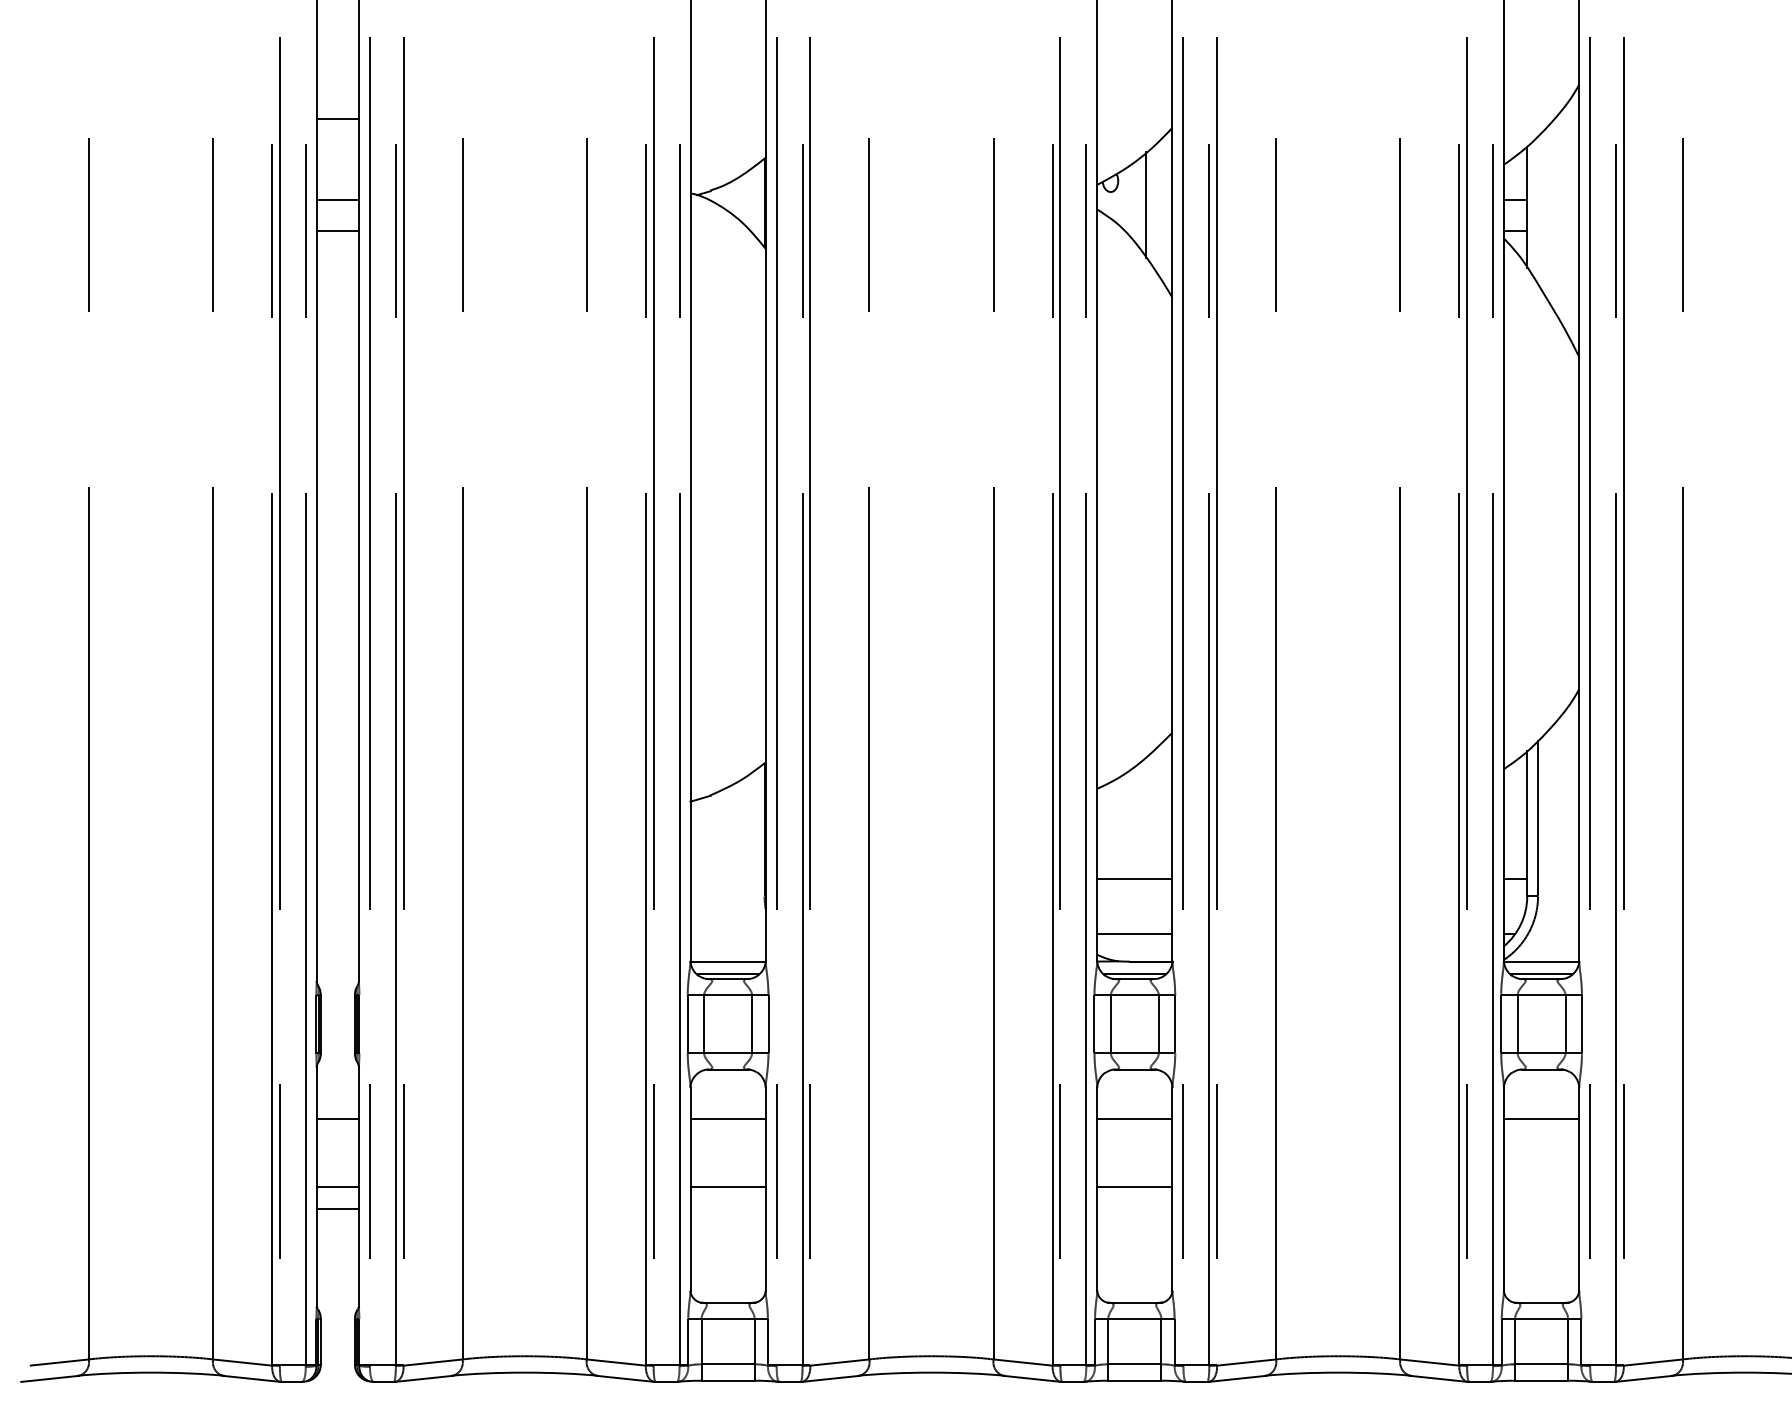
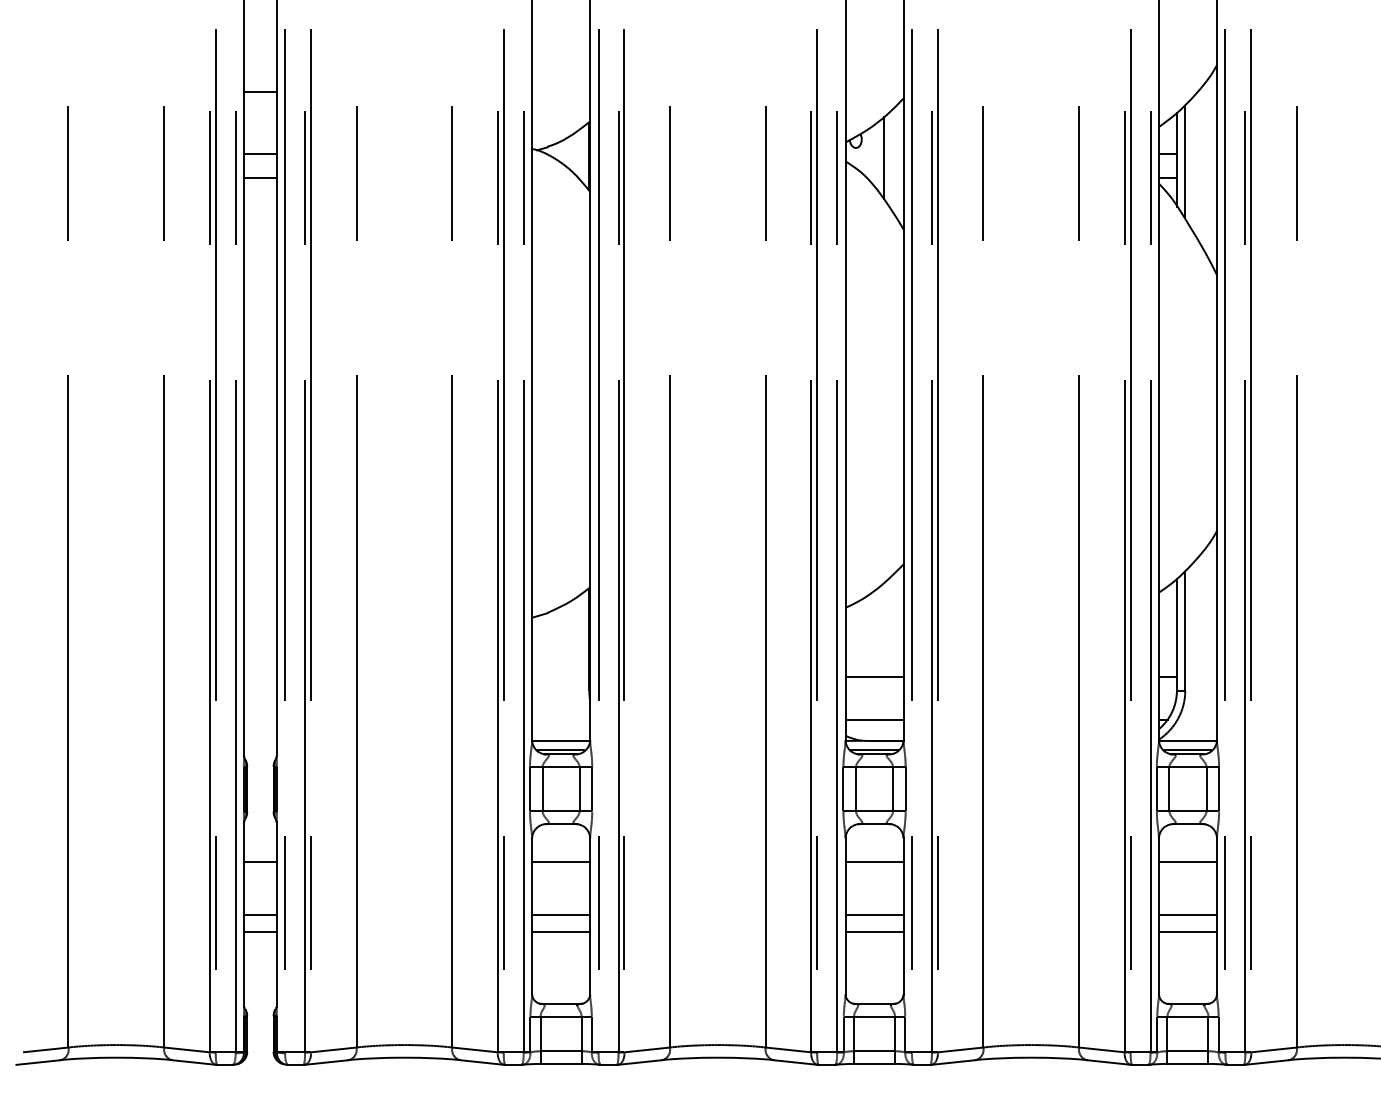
line: (1538, 209) -> (1185, 161), added
line: (1540, 1186) -> (1187, 914), added
line: (728, 1208) -> (561, 931), added
line: (1134, 1208) -> (874, 931), added
line: (1540, 1208) -> (1187, 931), added

